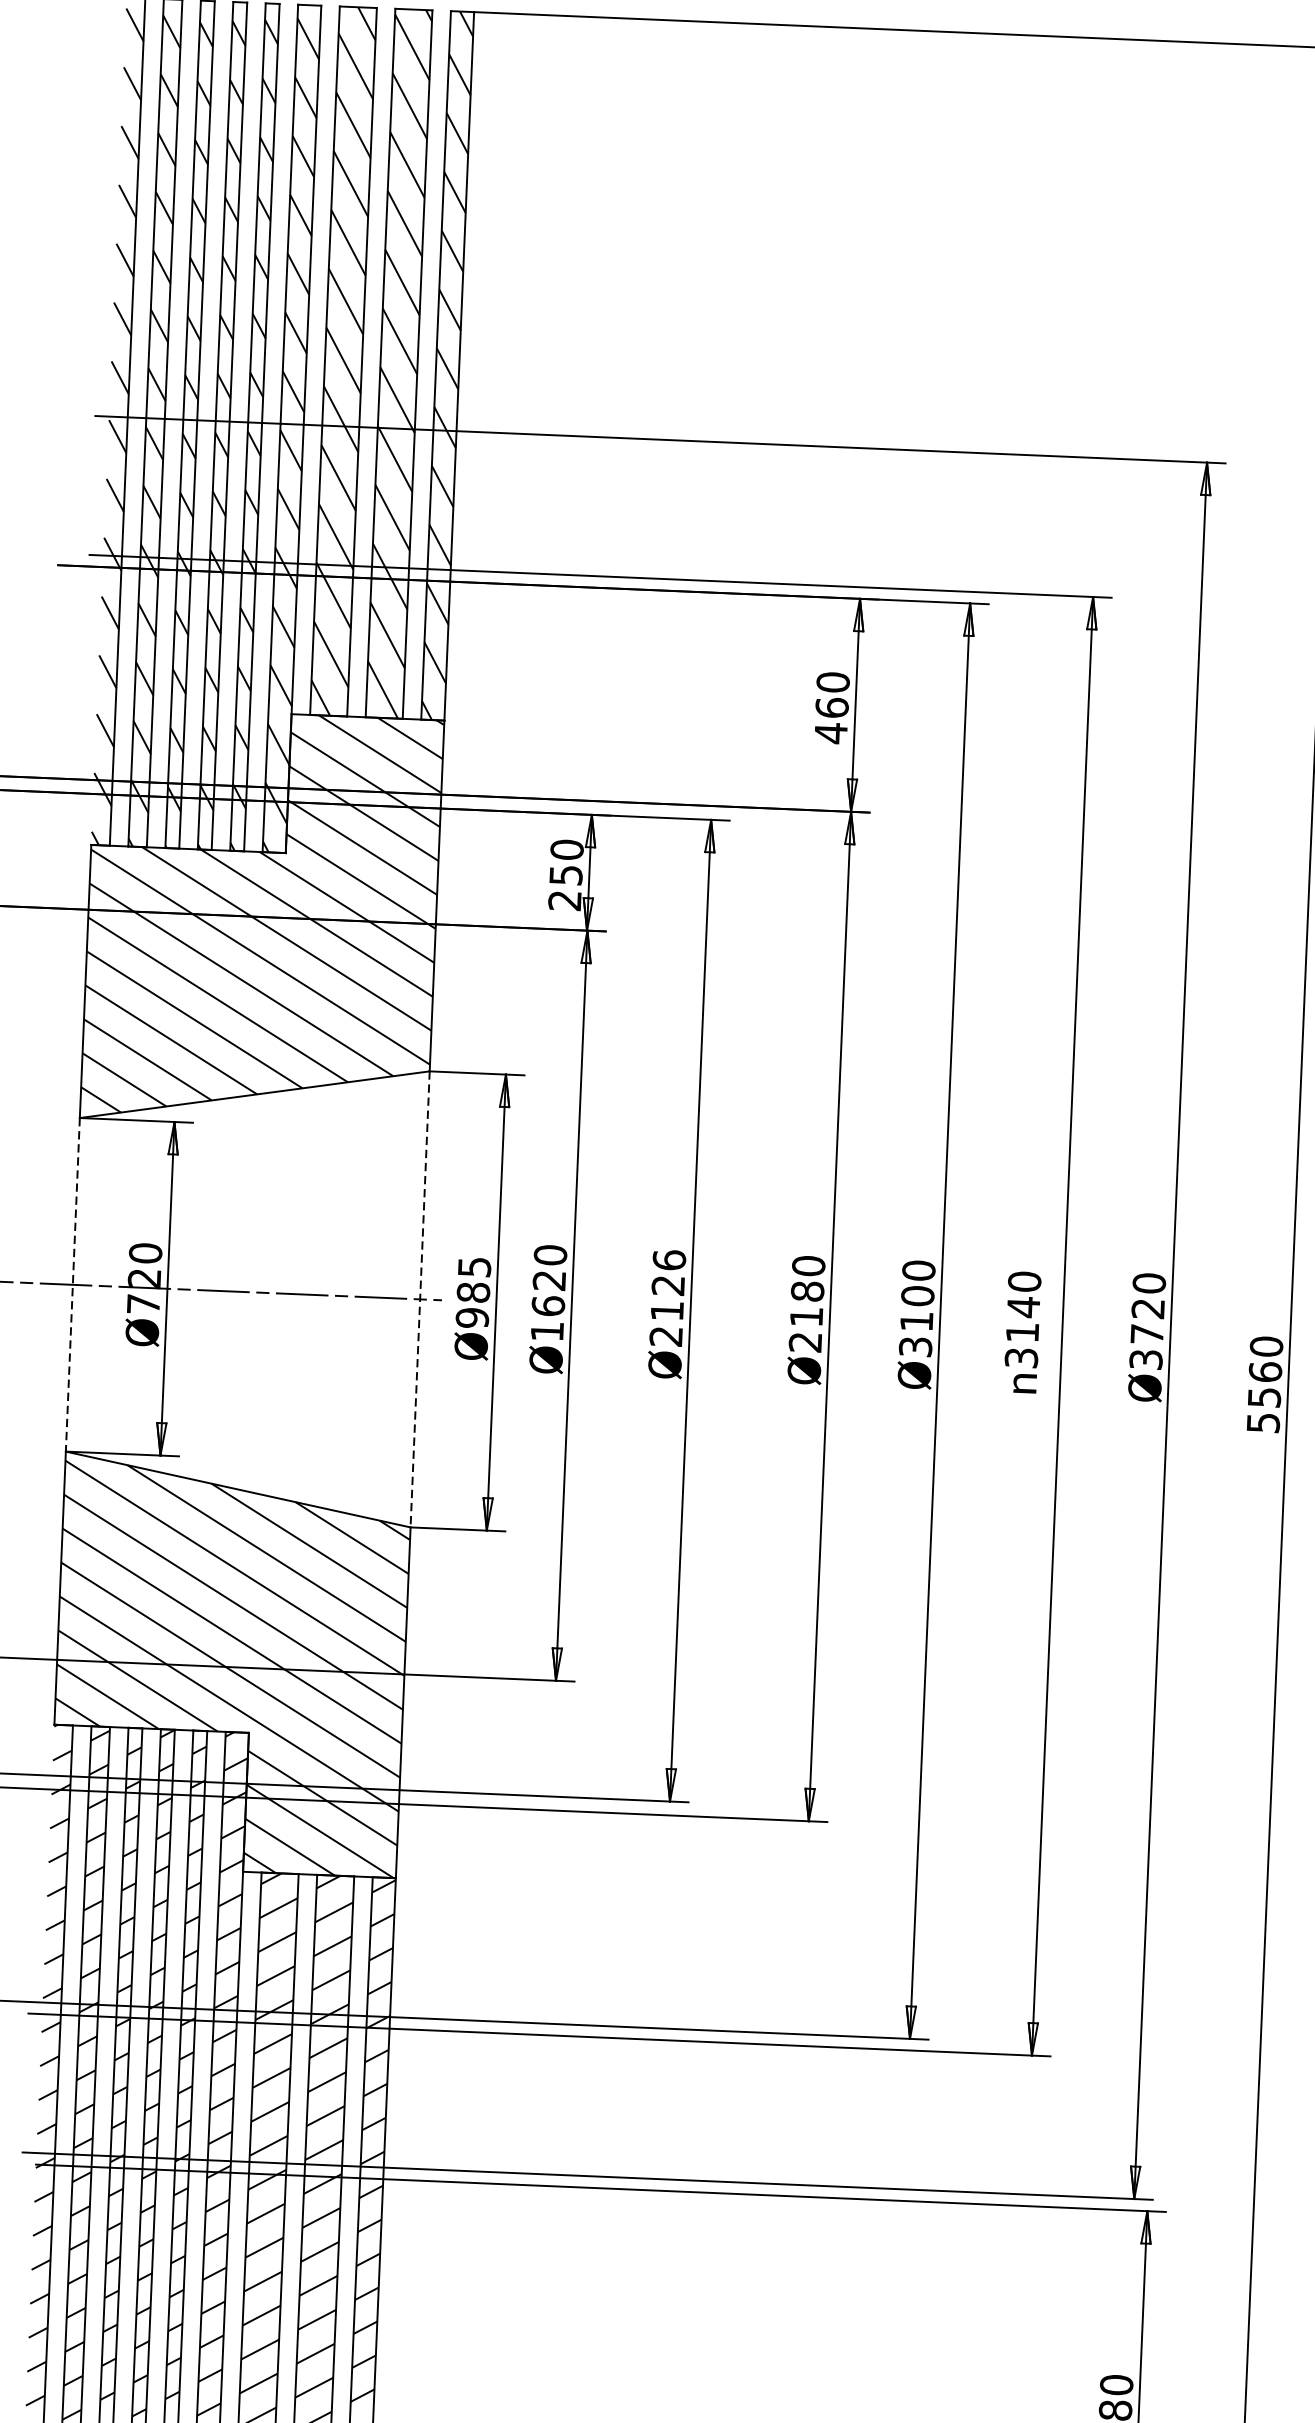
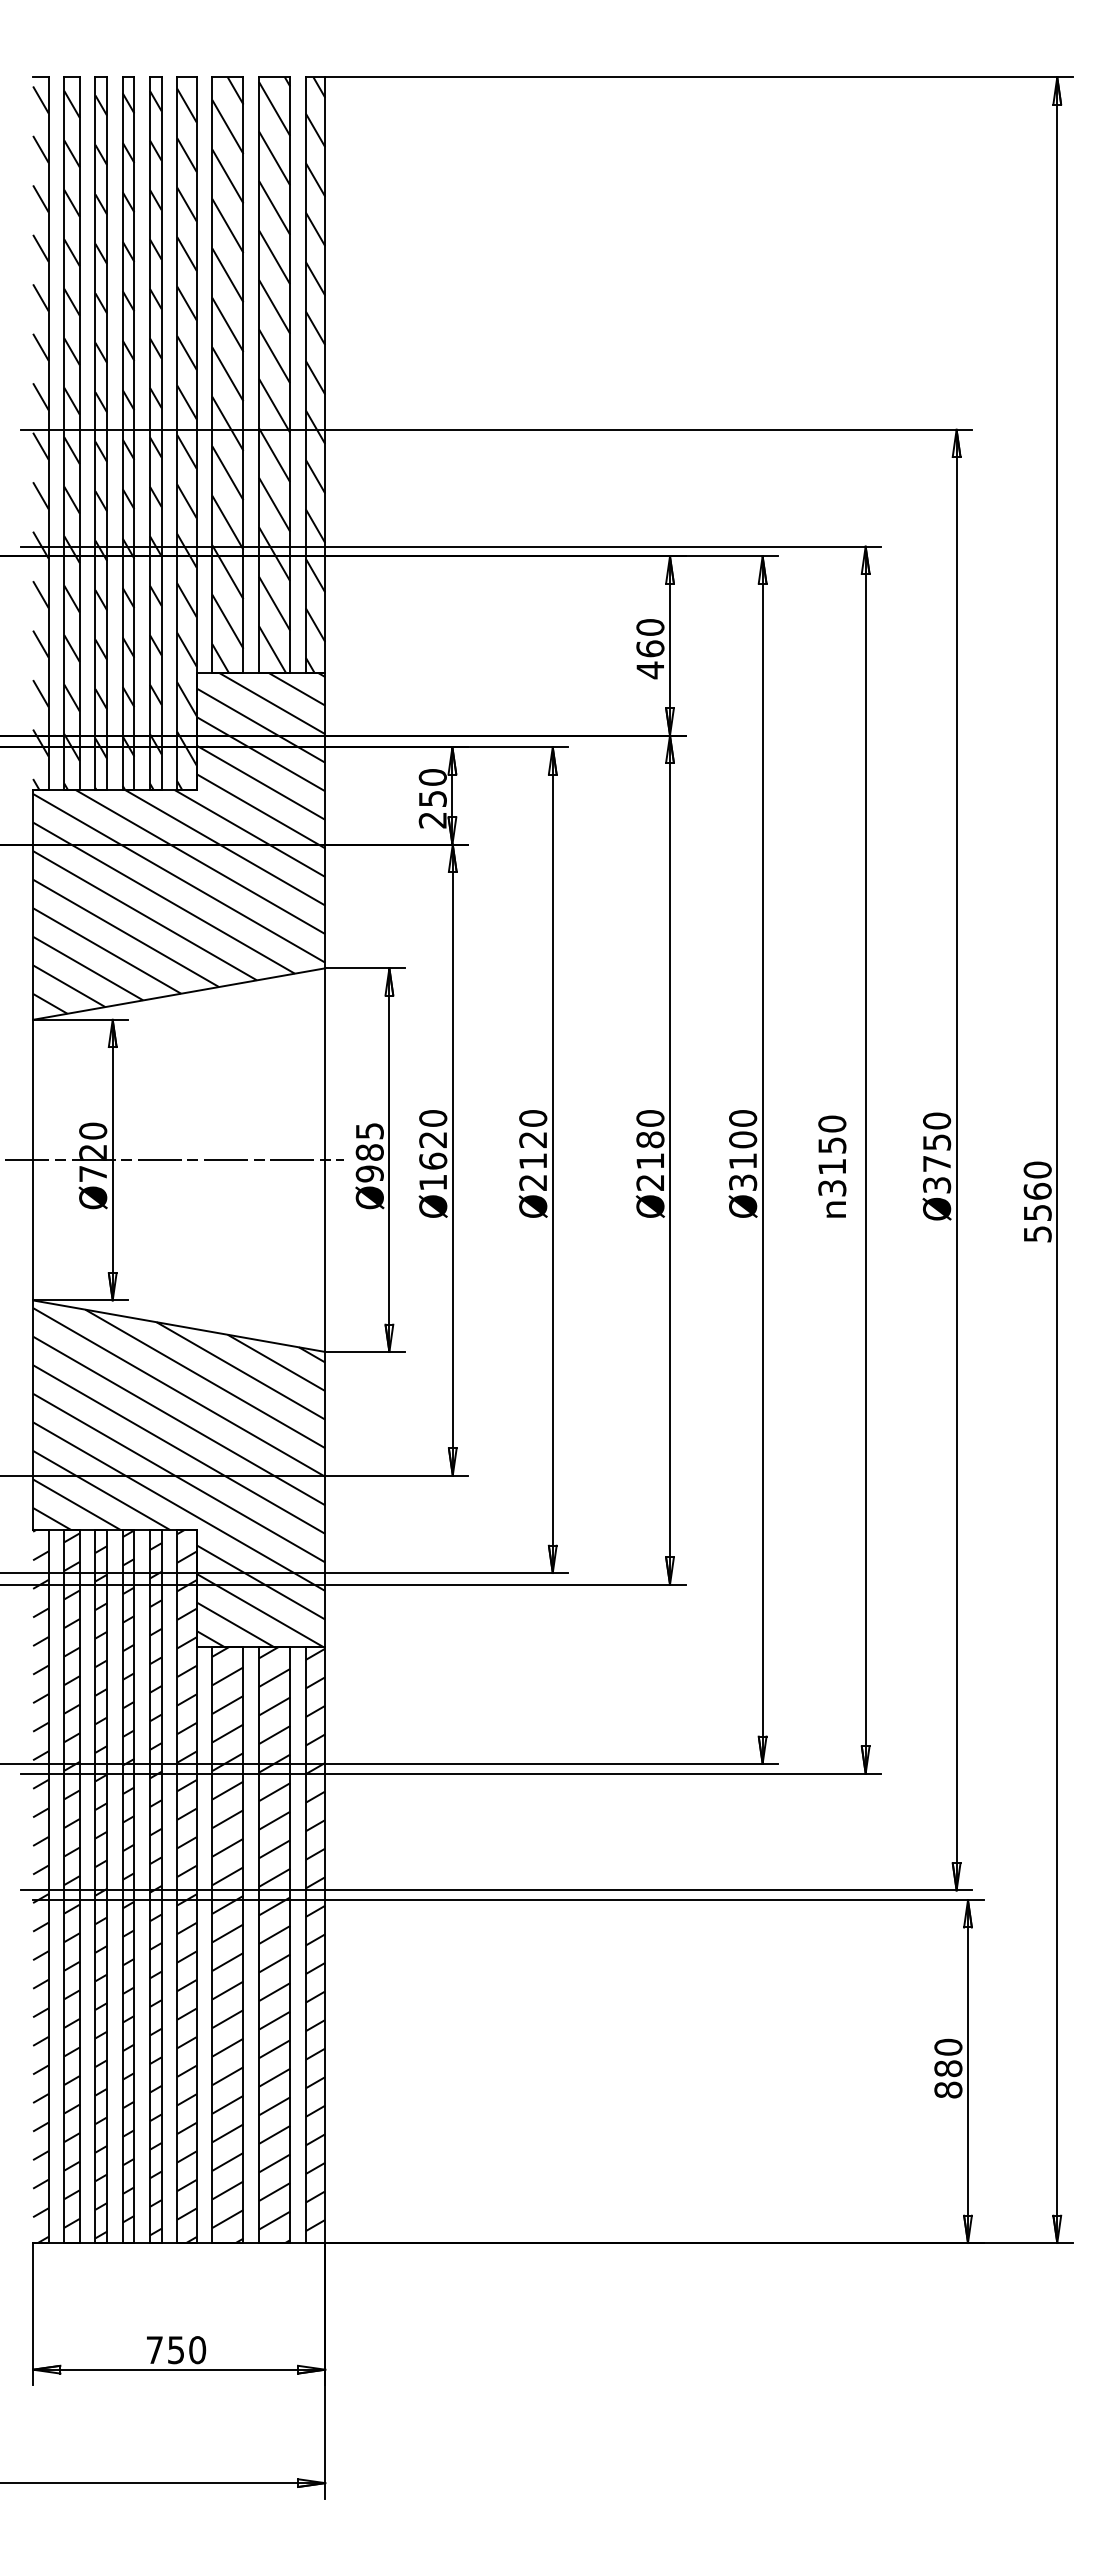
text: (669, 1260) -> (533, 1118), 2126 -> 2120
line: (73, 1285) -> (33, 1160), dashed -> solid
line: (420, 1299) -> (325, 1160), dashed -> solid
text: (1023, 1307) -> (832, 1145), 3140 -> 3150
text: (1148, 1308) -> (937, 1142), 3720 -> 3750

